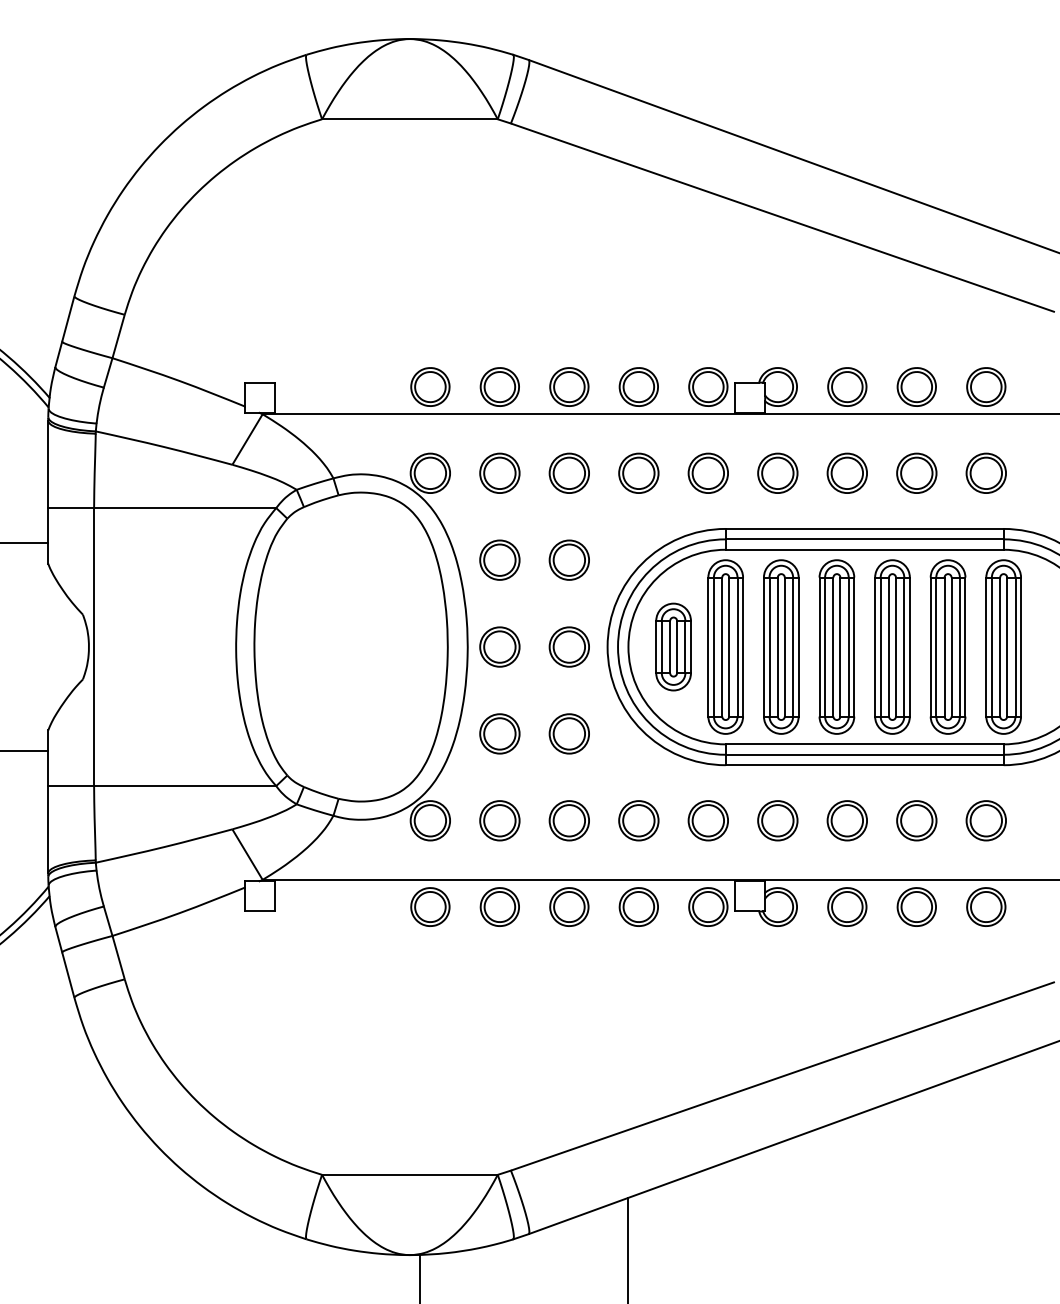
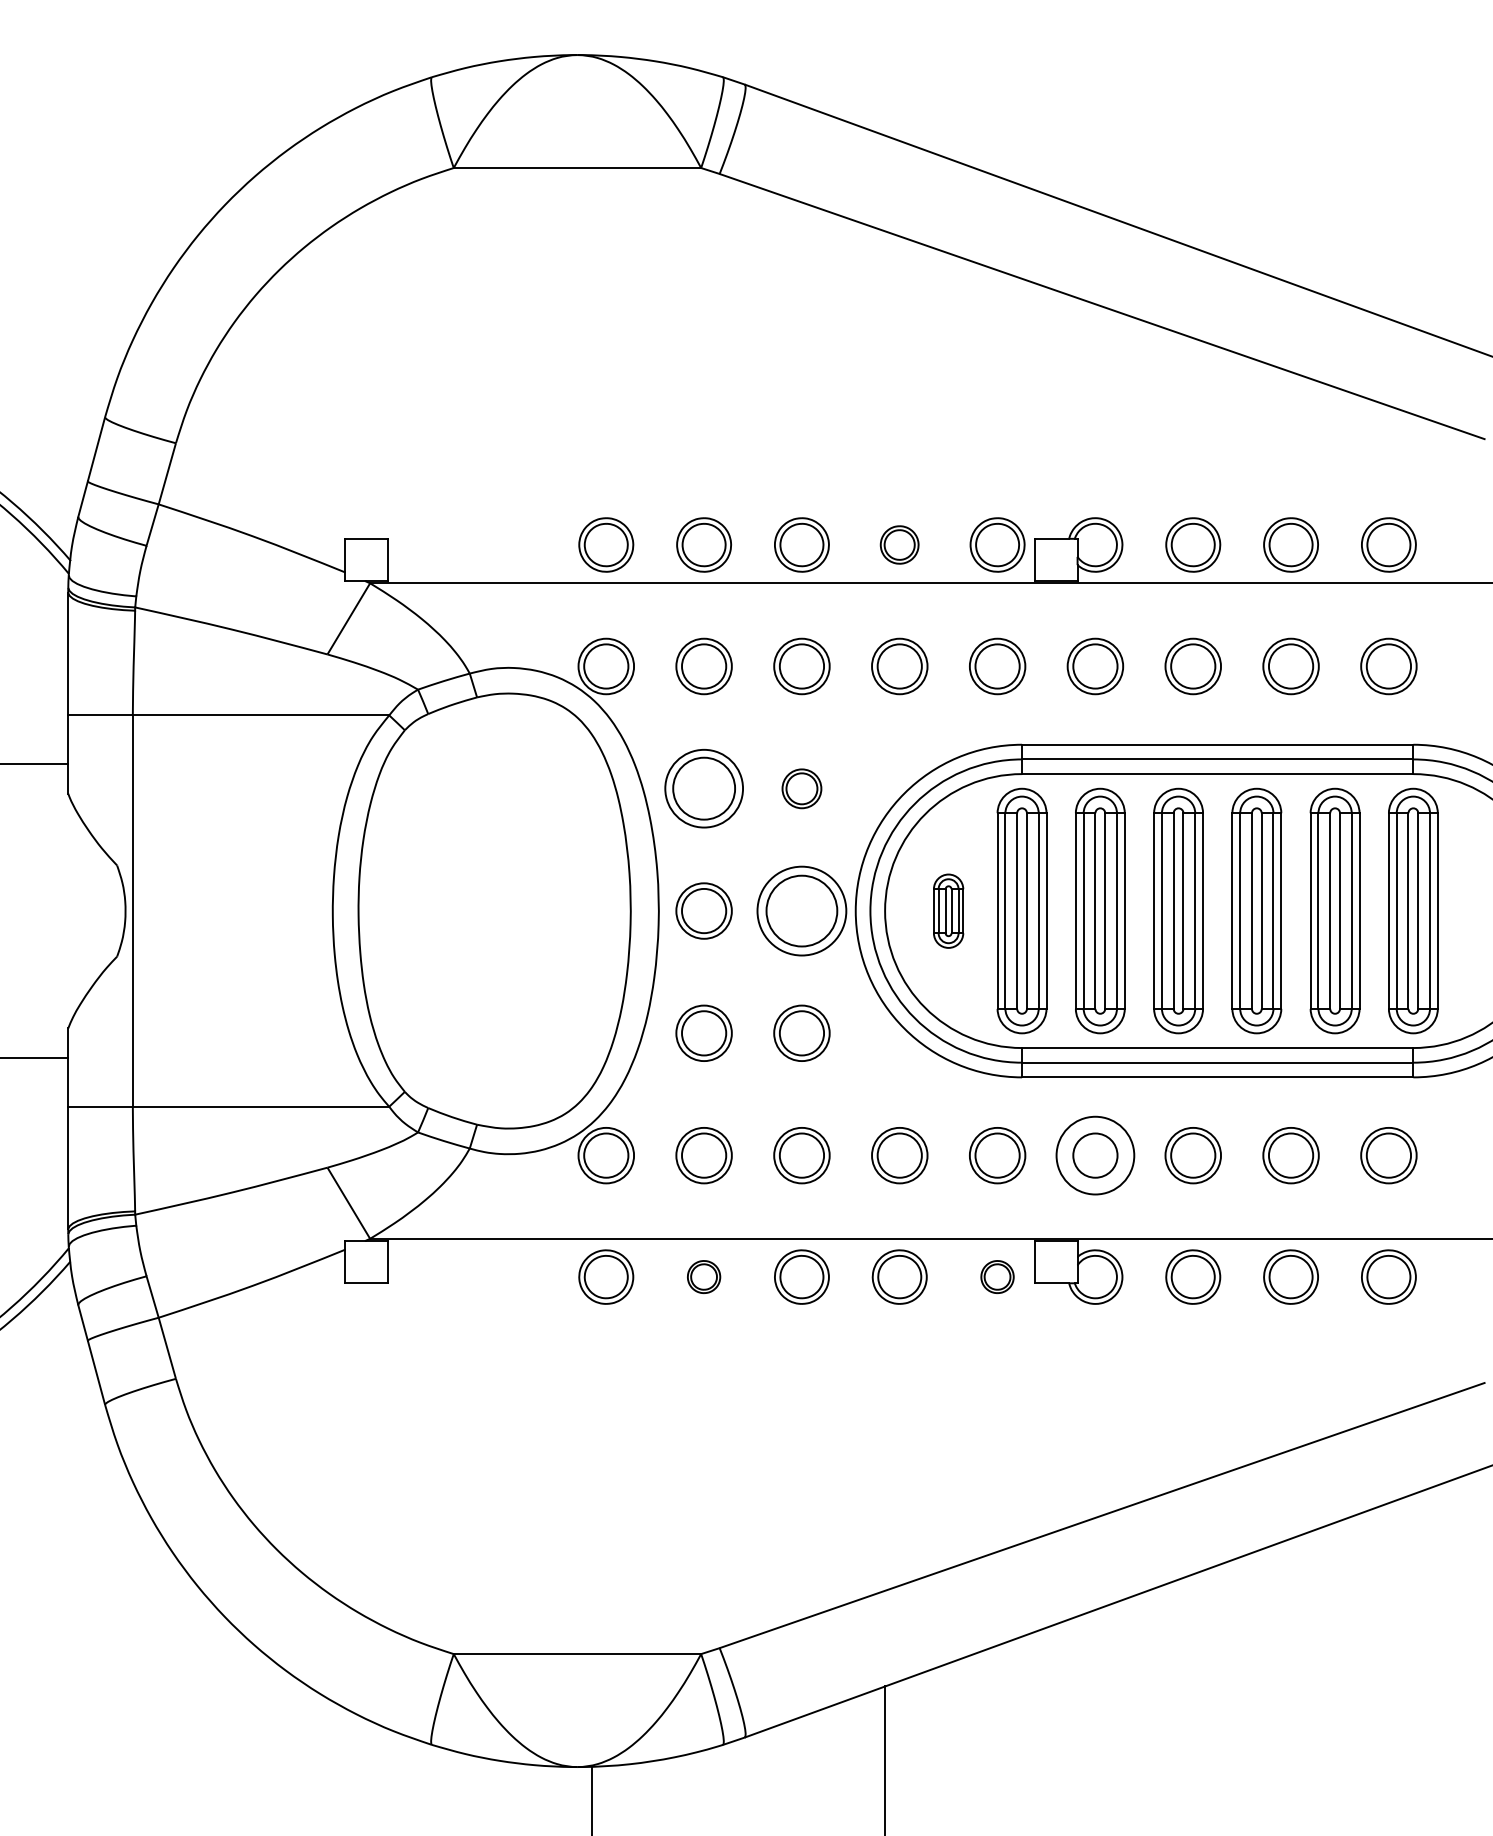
part: (638, 386) -> (899, 544), size x0.7
part: (499, 560) -> (703, 788), size x1.4
part: (569, 560) -> (801, 788), size x0.7
part: (569, 646) -> (801, 910), size x1.6
part: (673, 647) -> (948, 911), size x0.6
circle: (777, 820) -> (1095, 1155), size x1.4
part: (499, 906) -> (703, 1276), size x0.6
part: (708, 906) -> (997, 1276), size x0.6

